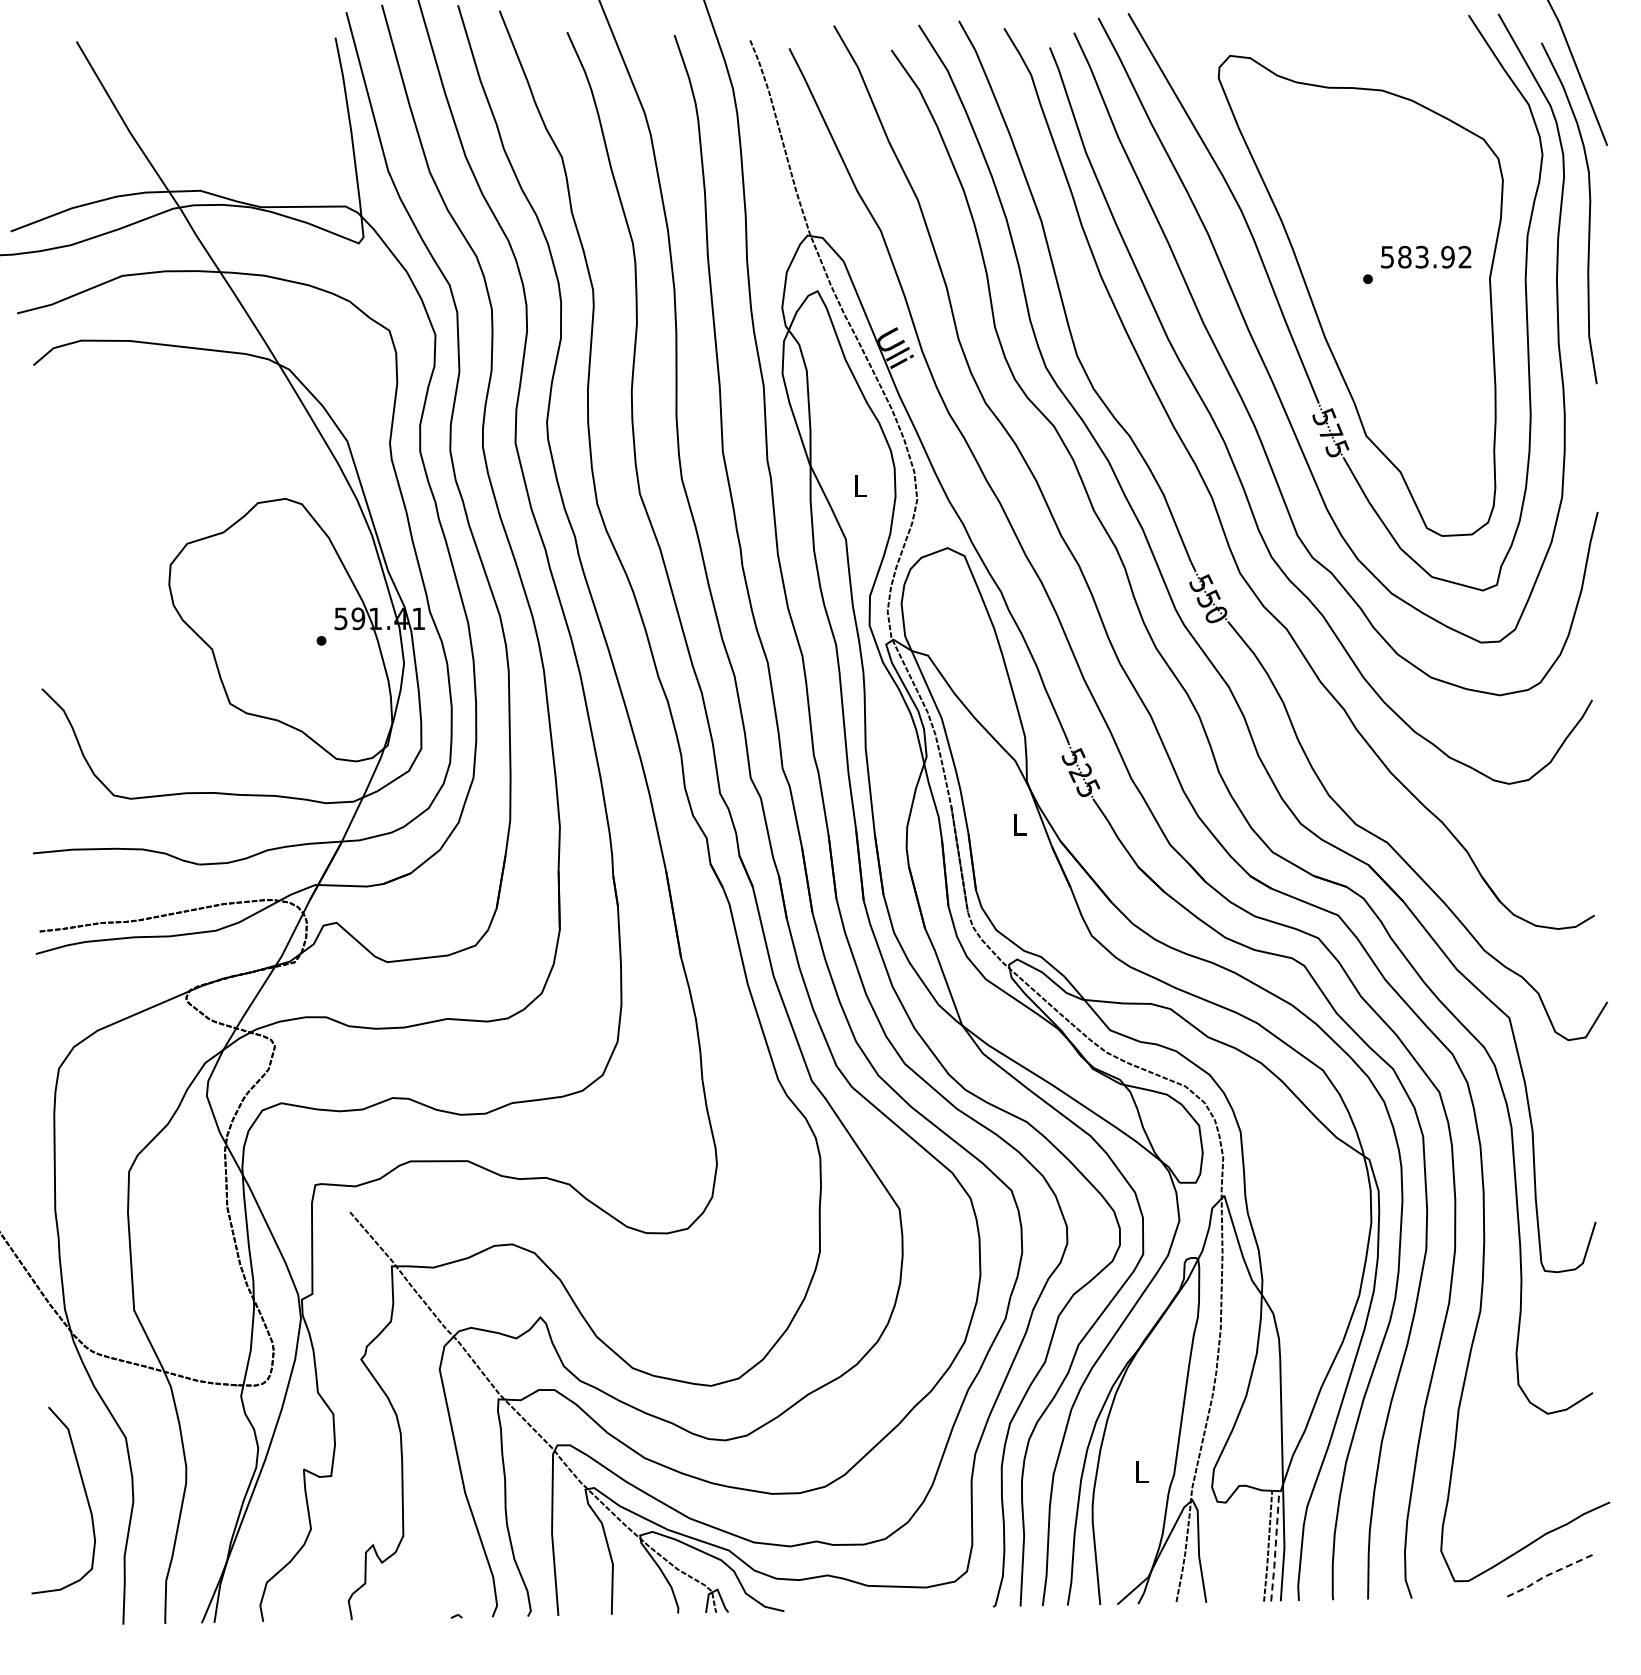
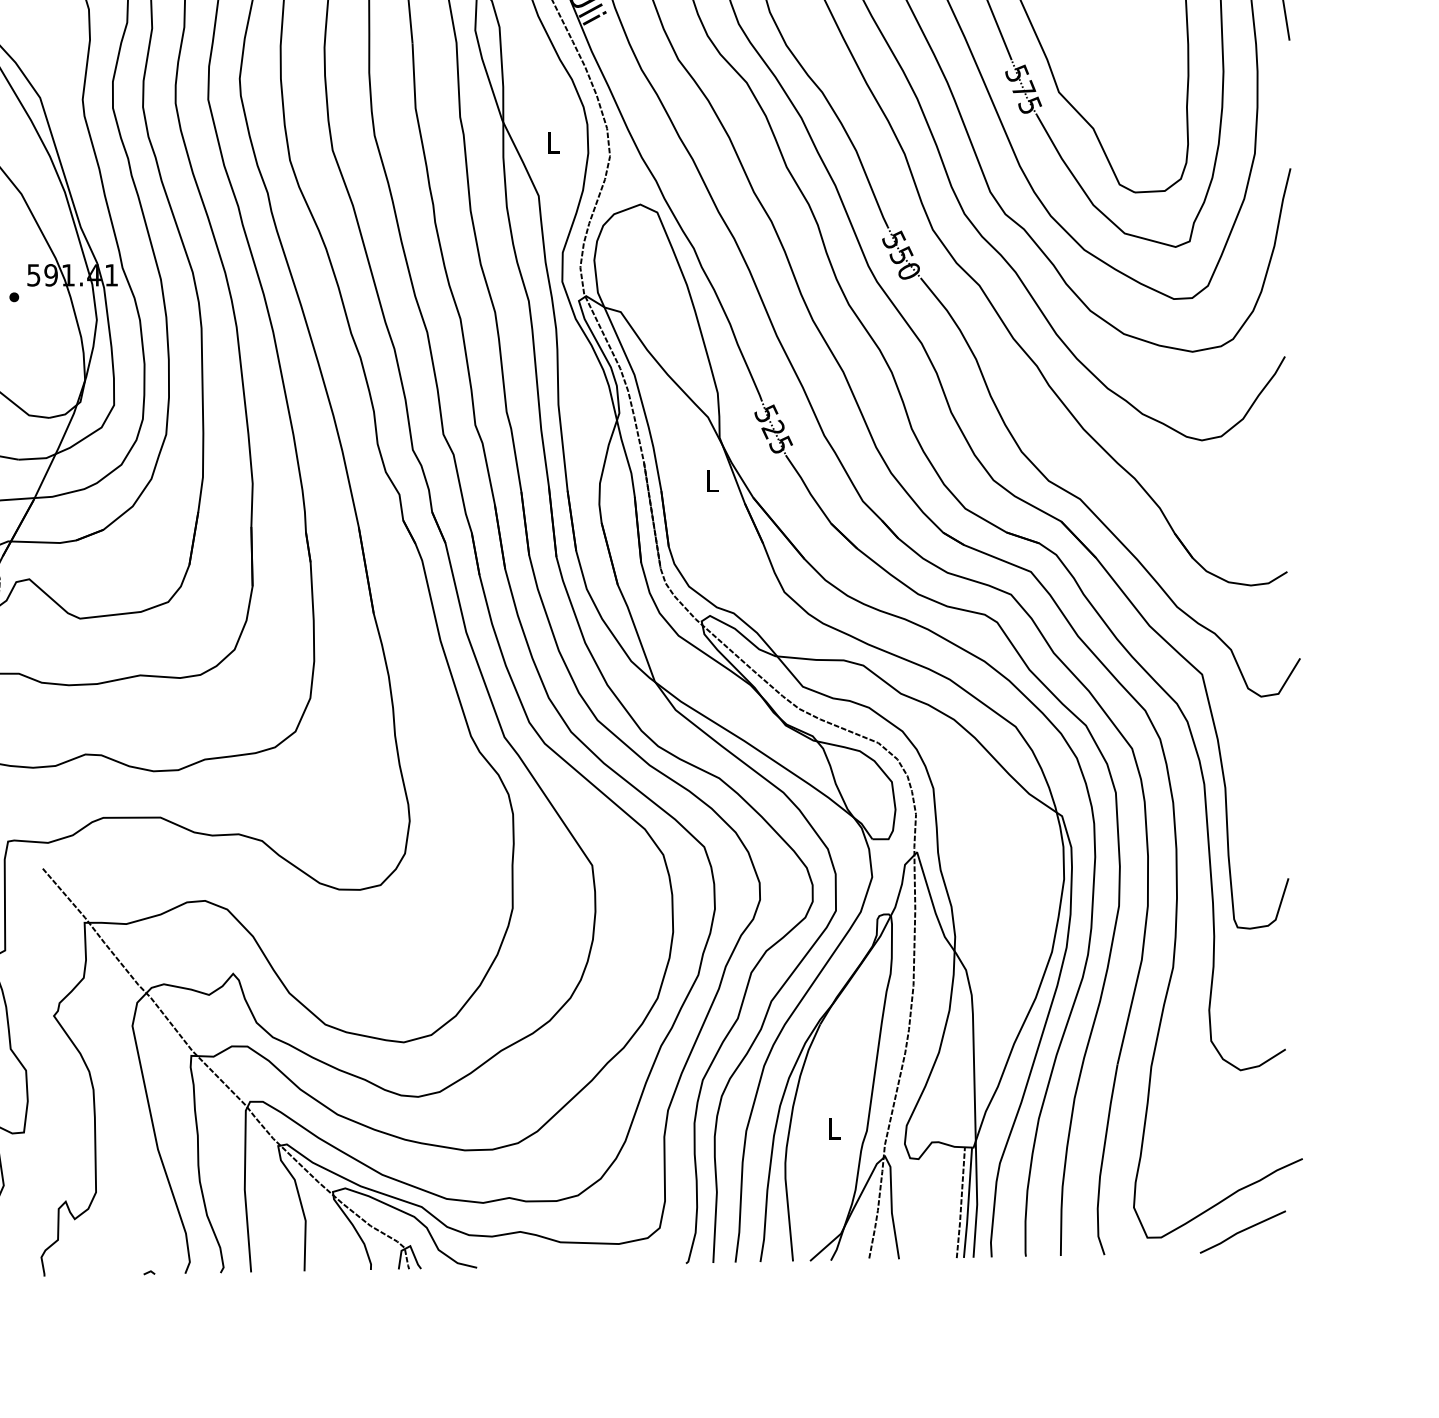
line: (1275, 1546) -> (968, 1202), dashed -> solid
line: (1548, 1574) -> (1241, 1230), dashed -> solid

